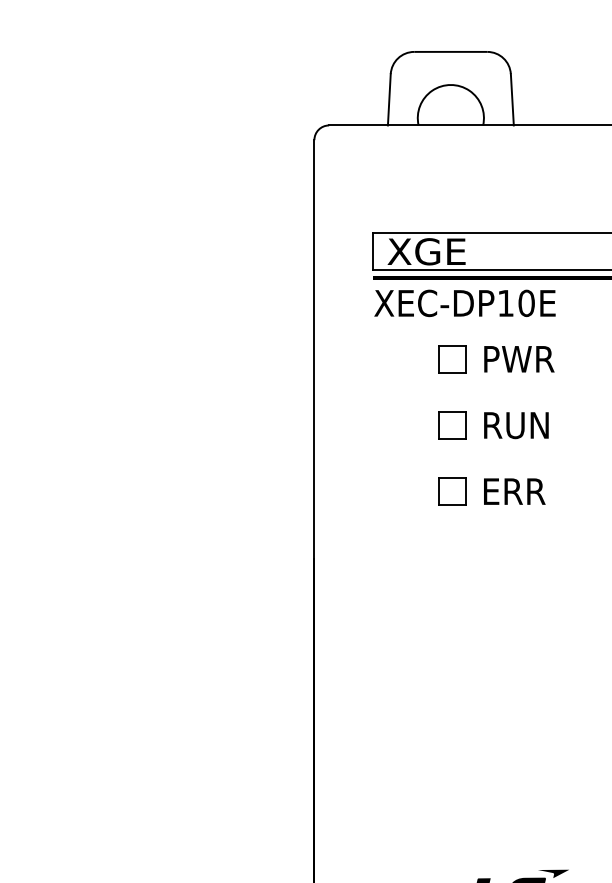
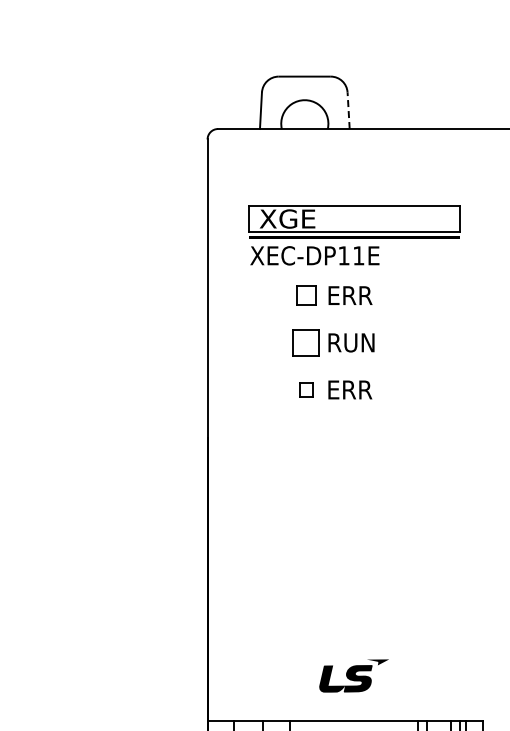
line: (512, 99) -> (348, 110), solid -> dashed
text: (526, 302) -> (358, 255), XEC-DP10E -> XEC-DP11E
text: (520, 359) -> (354, 295), PWR -> ERR
part: (453, 425) -> (306, 342), size x1.4
part: (453, 490) -> (306, 389), size x0.7

